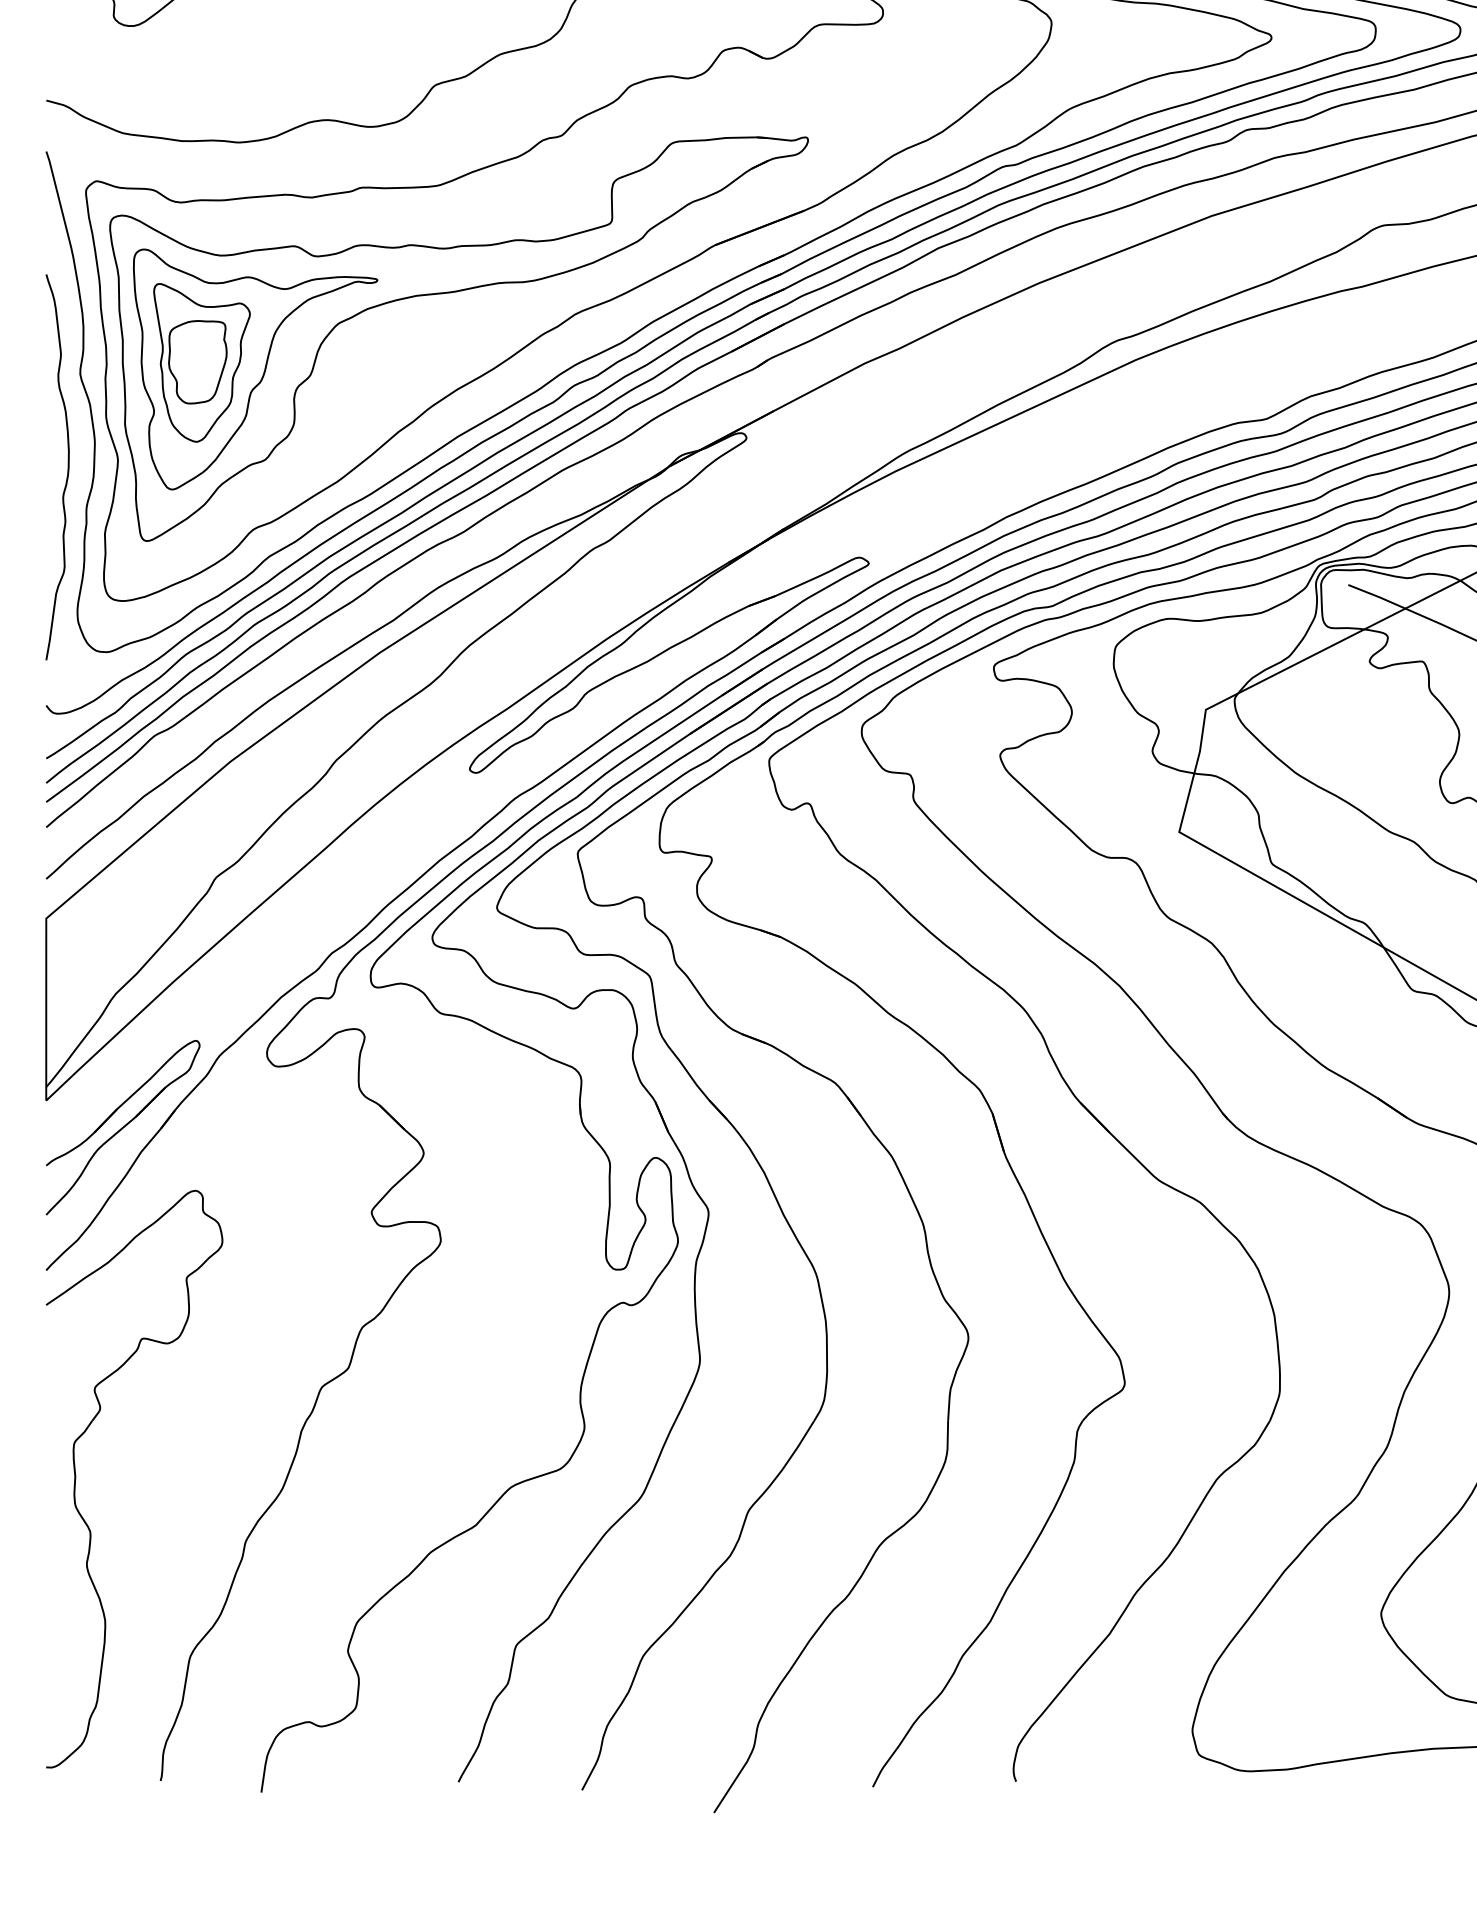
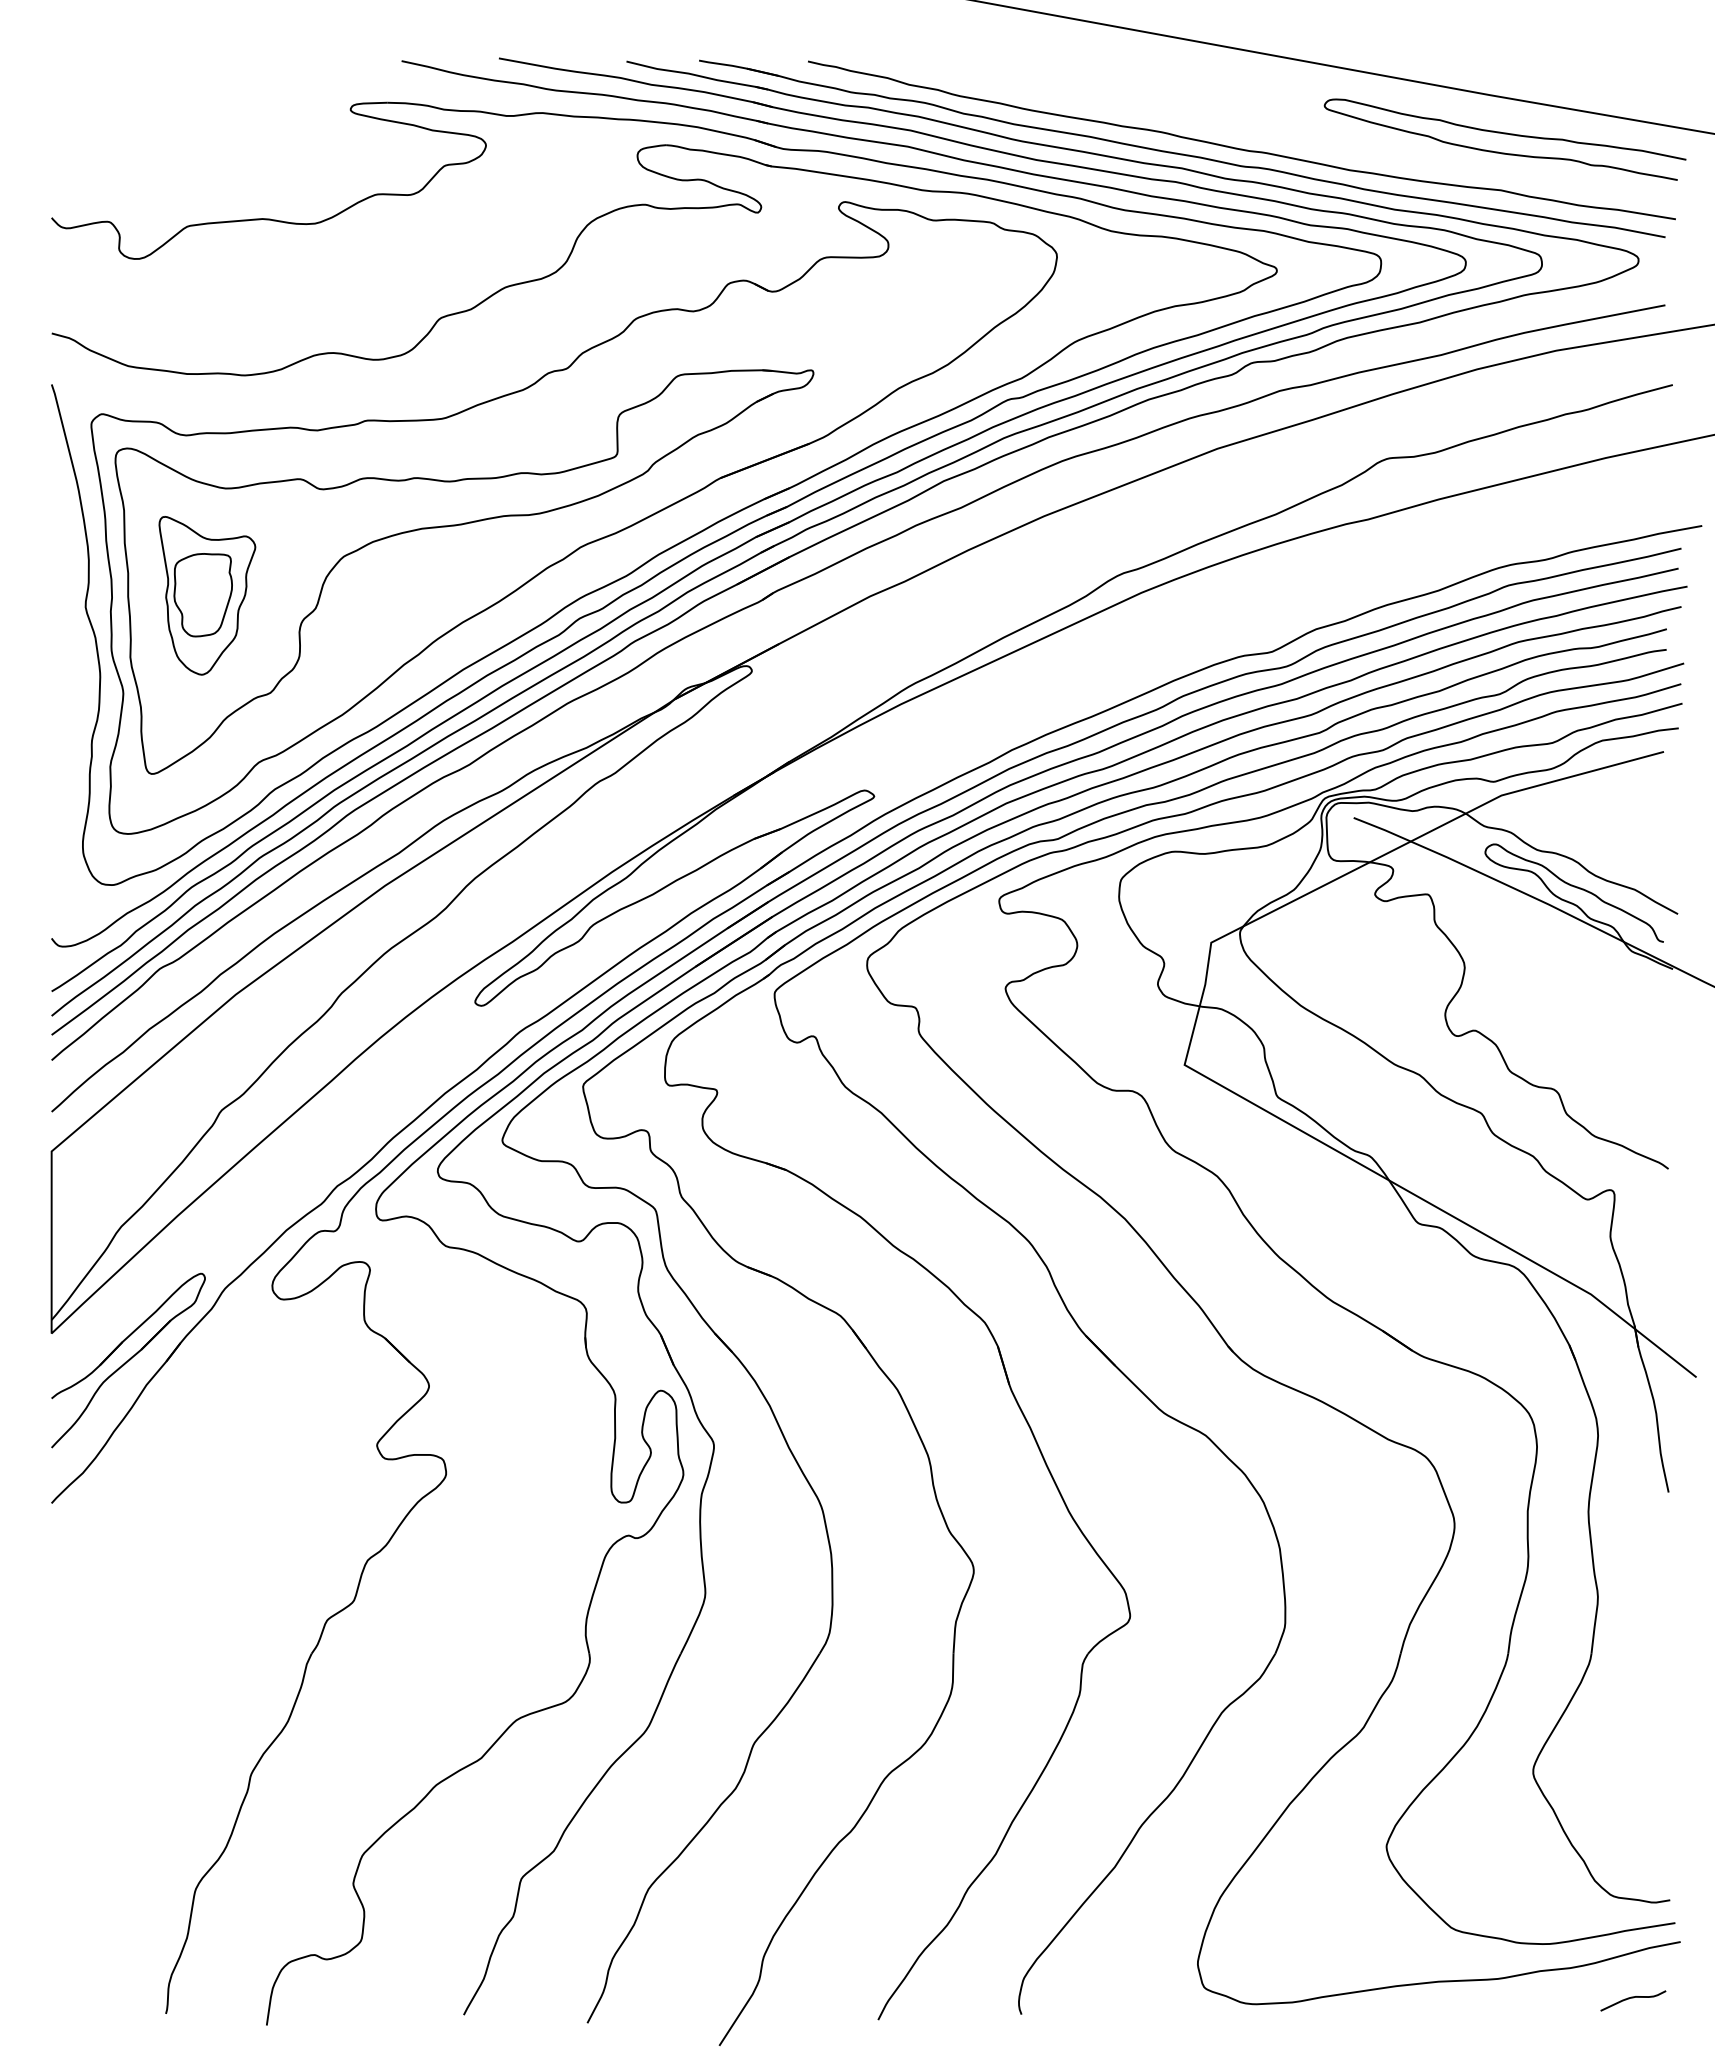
part: (255, 369) -> (260, 602), removed
curve: (67, 470) -> (72, 703), removed
part: (76, 1478) -> (81, 1711), removed

